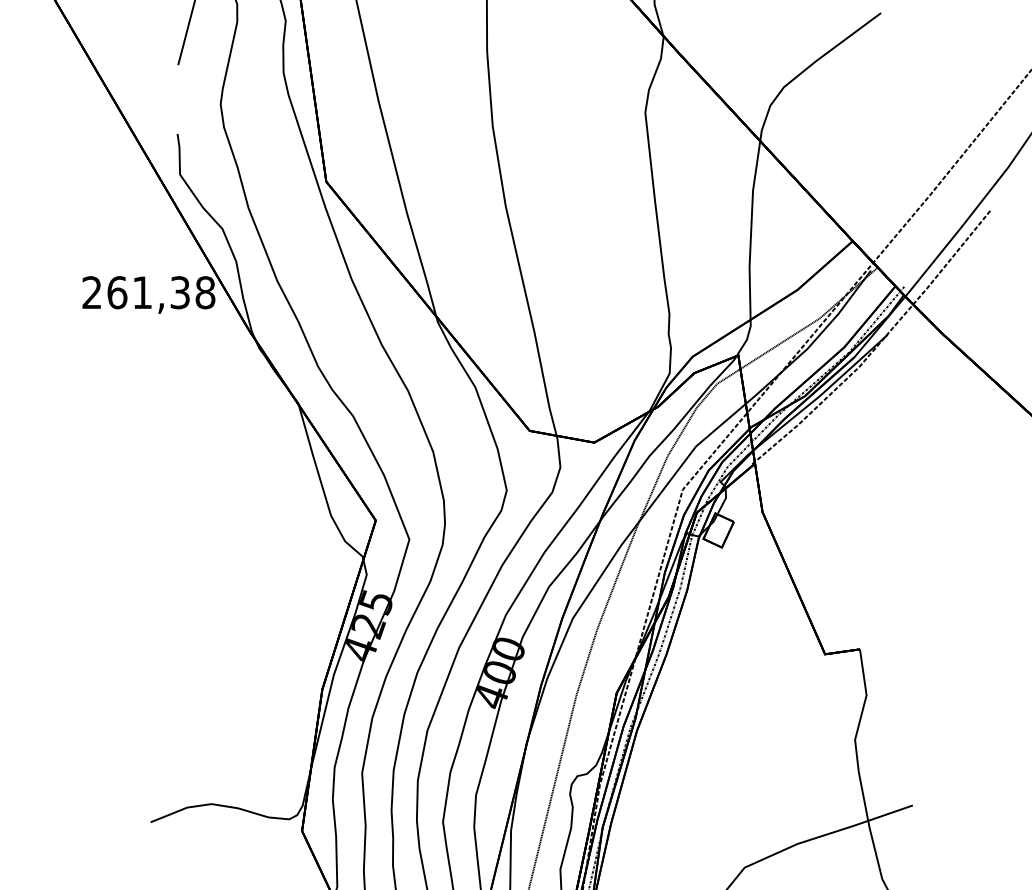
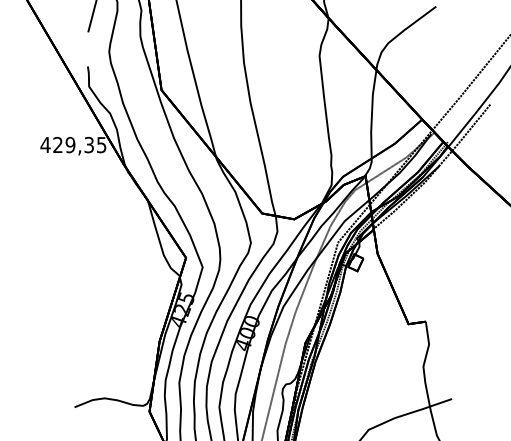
text: (148, 291) -> (73, 144), 261,38 -> 429,35

